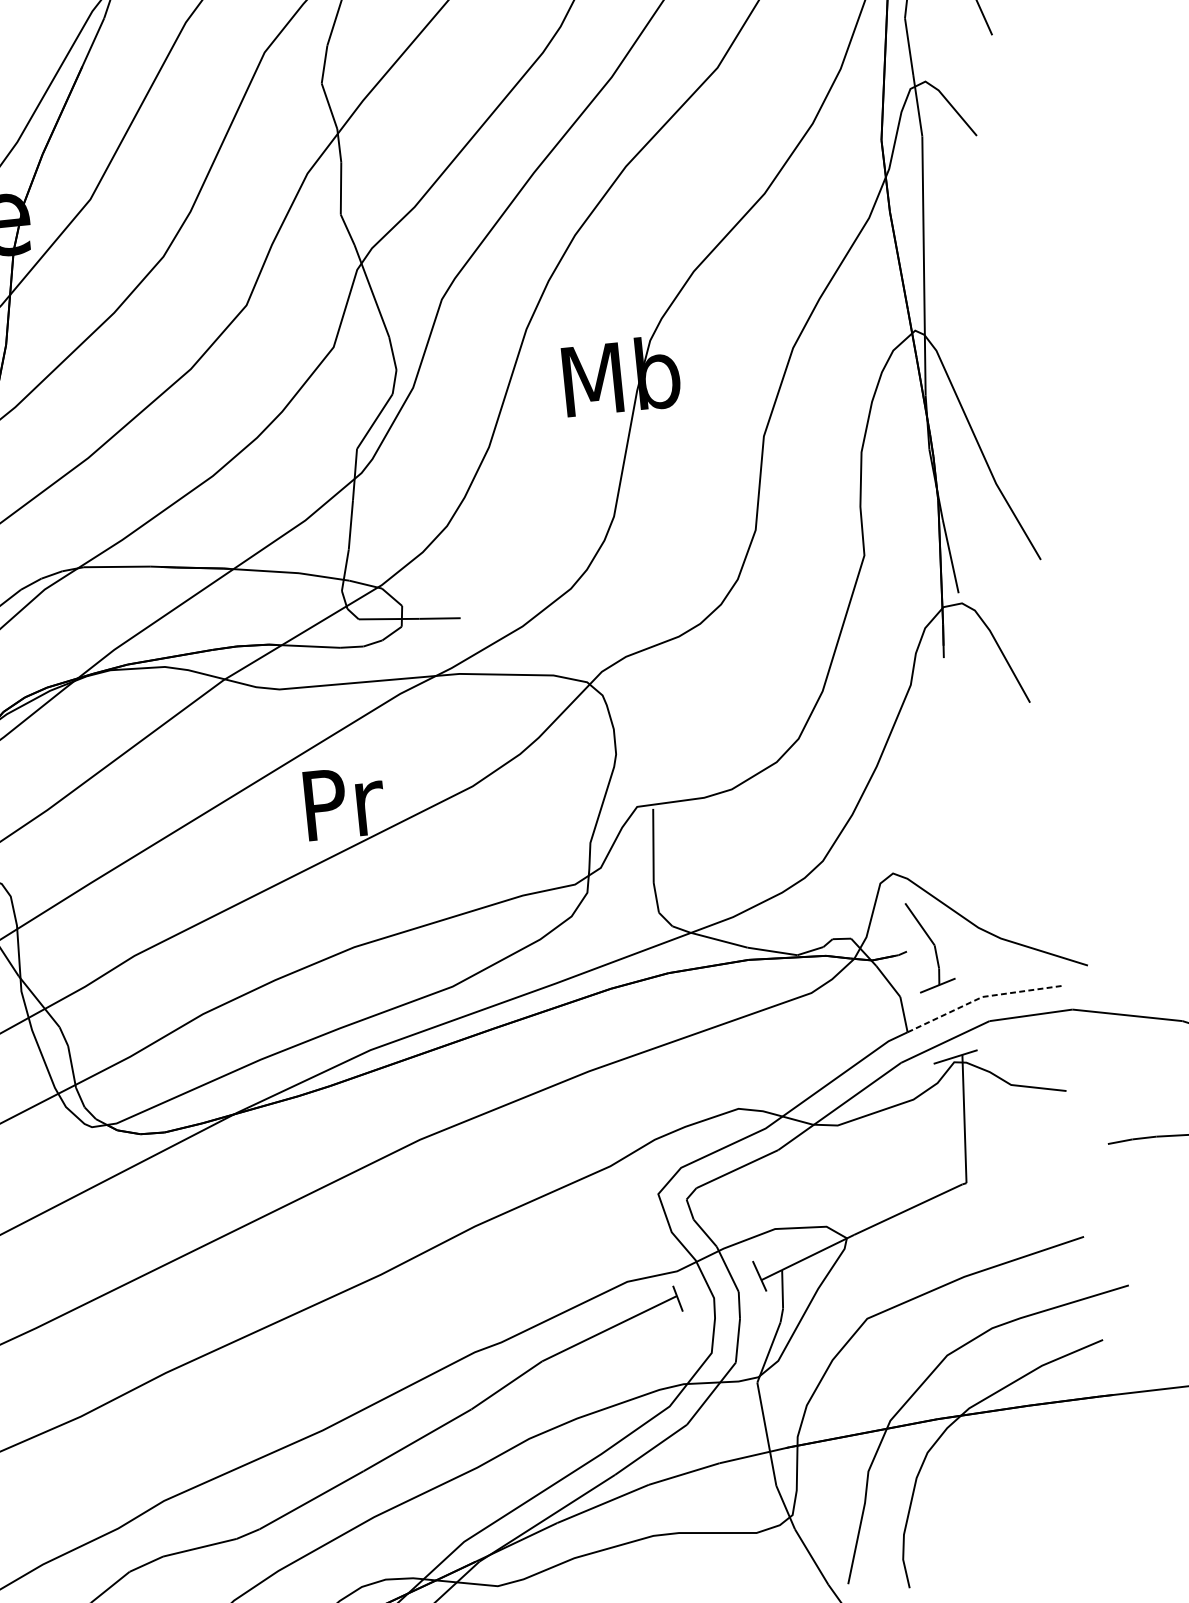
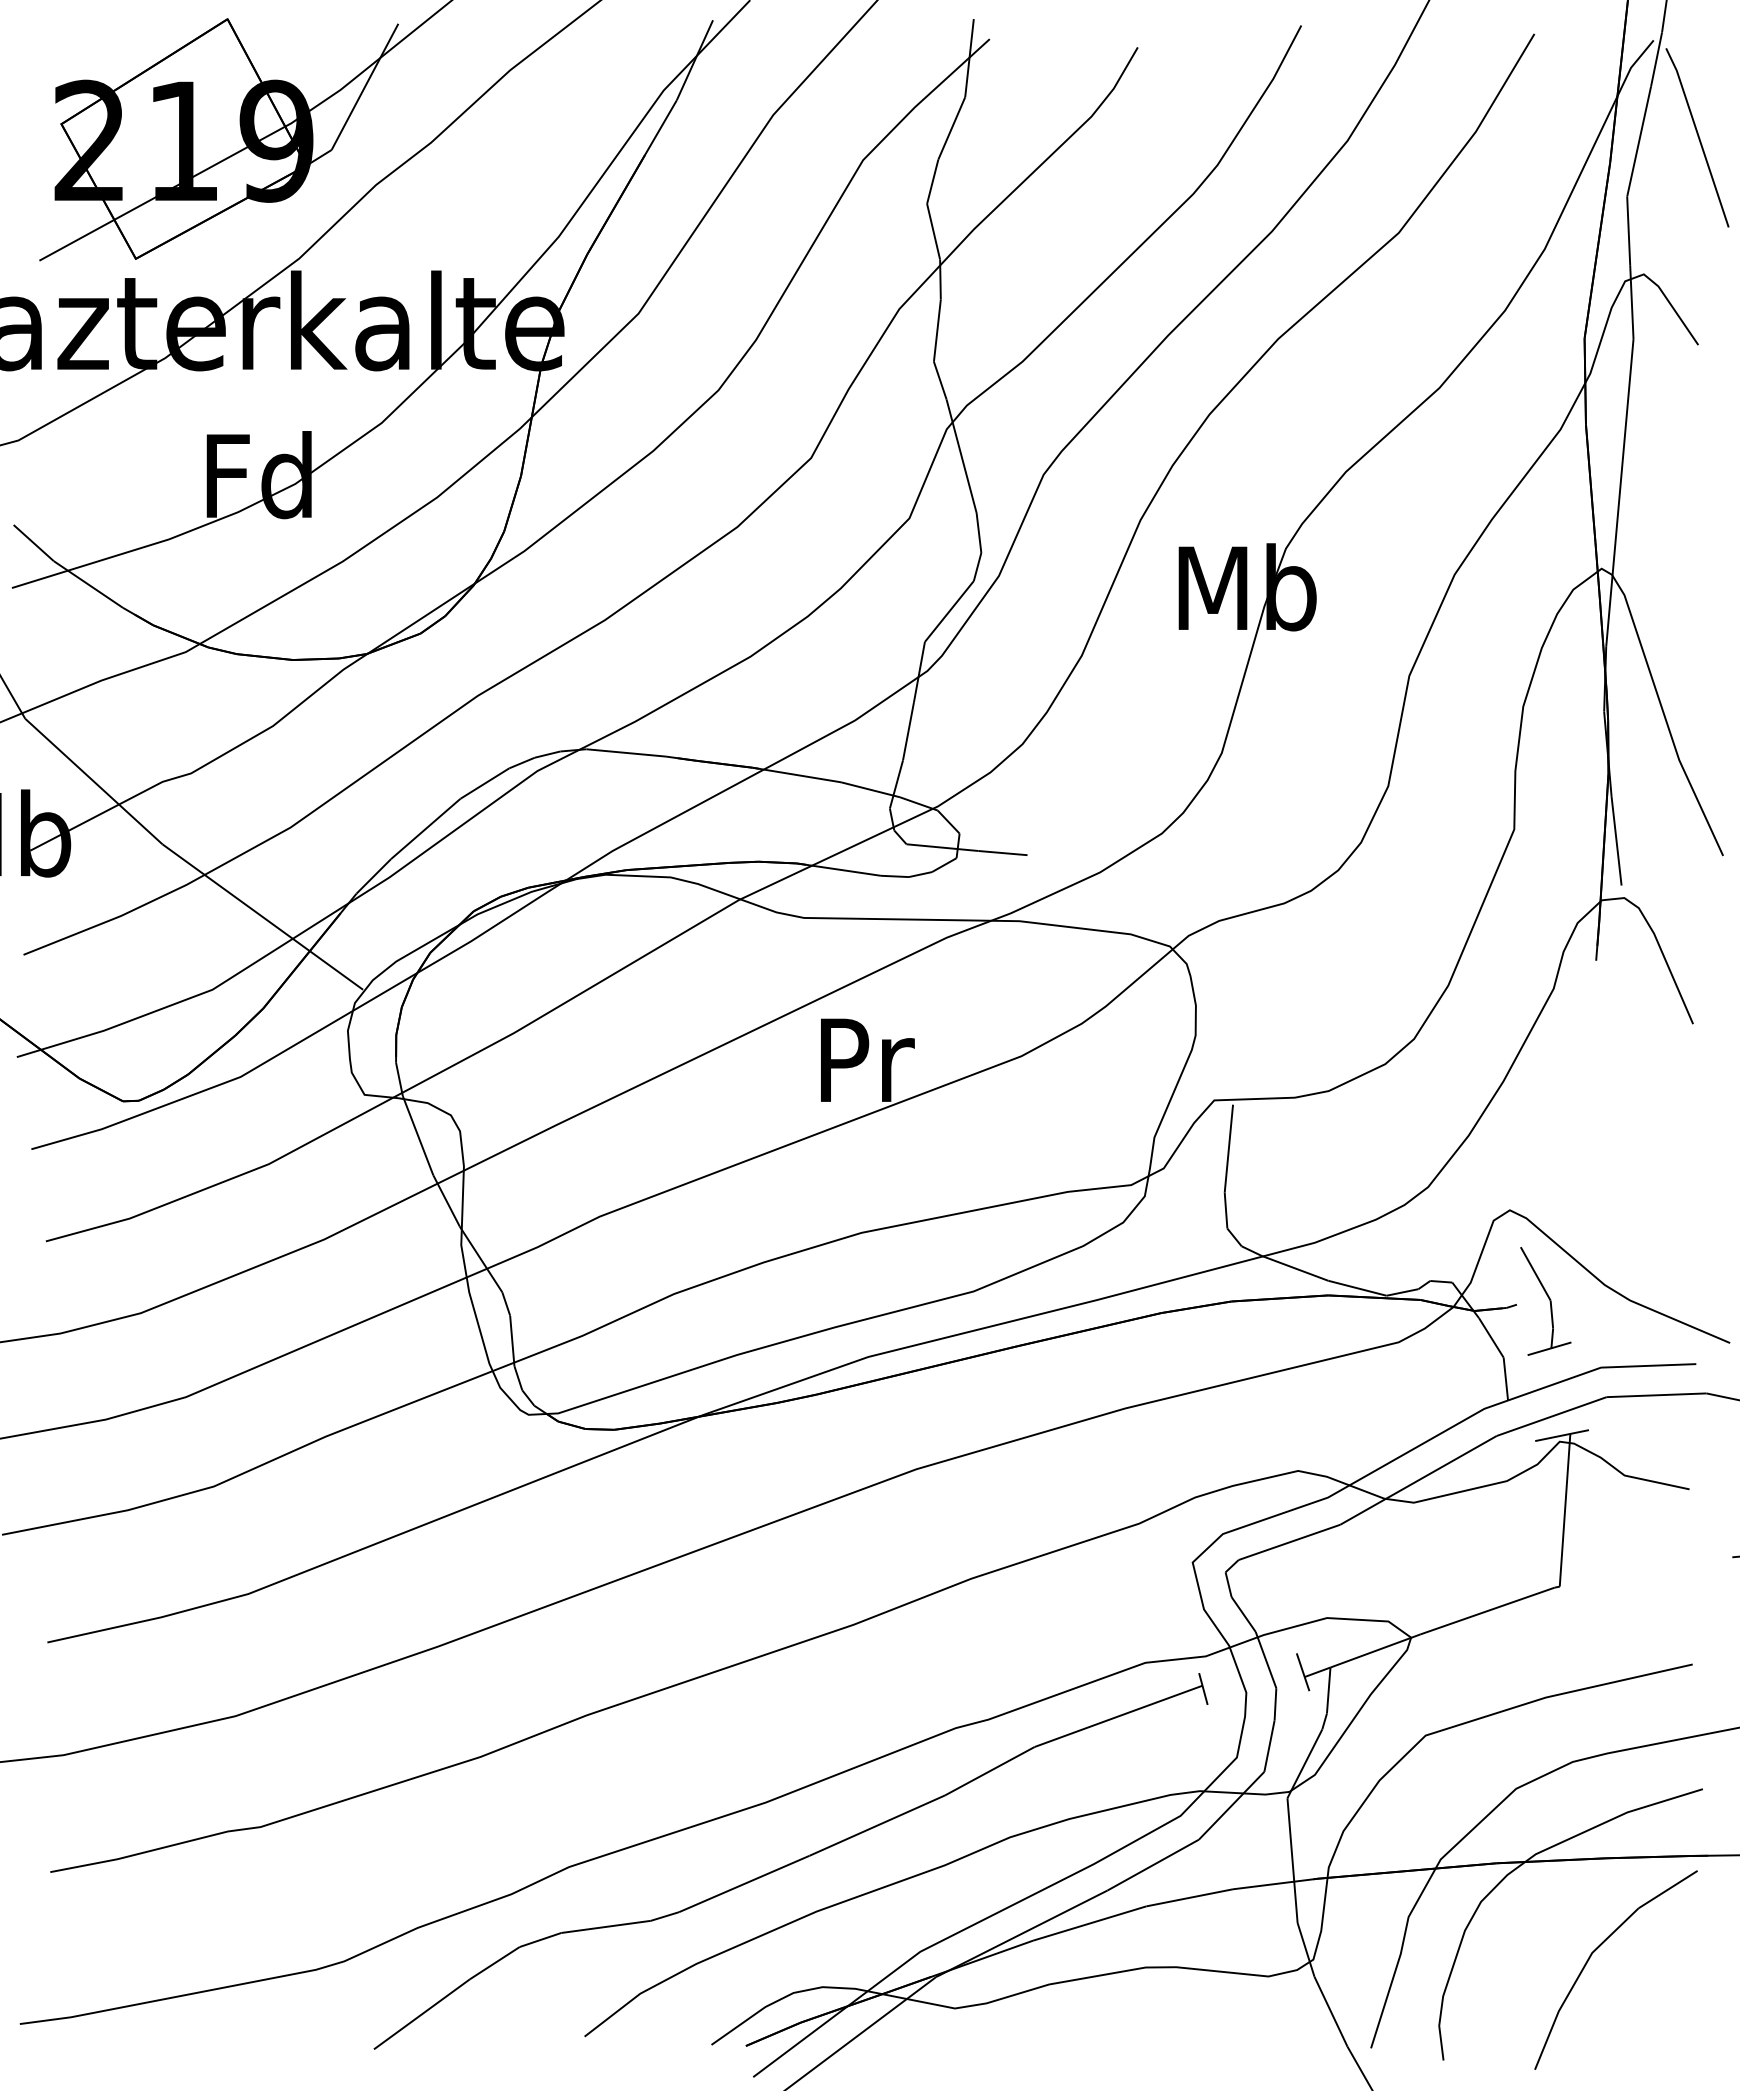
line: (981, 996) -> (1600, 1367), dashed -> solid
part: (1027, 1483) -> (1596, 1950), added

